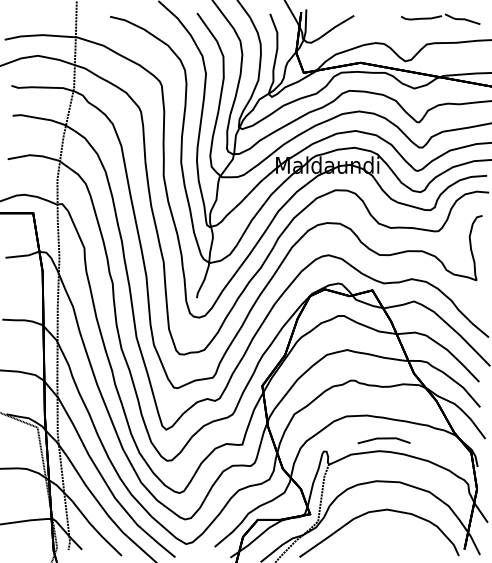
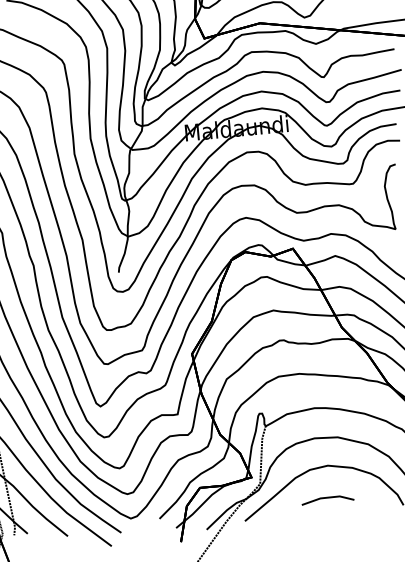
part: (383, 440) -> (327, 499), moved

